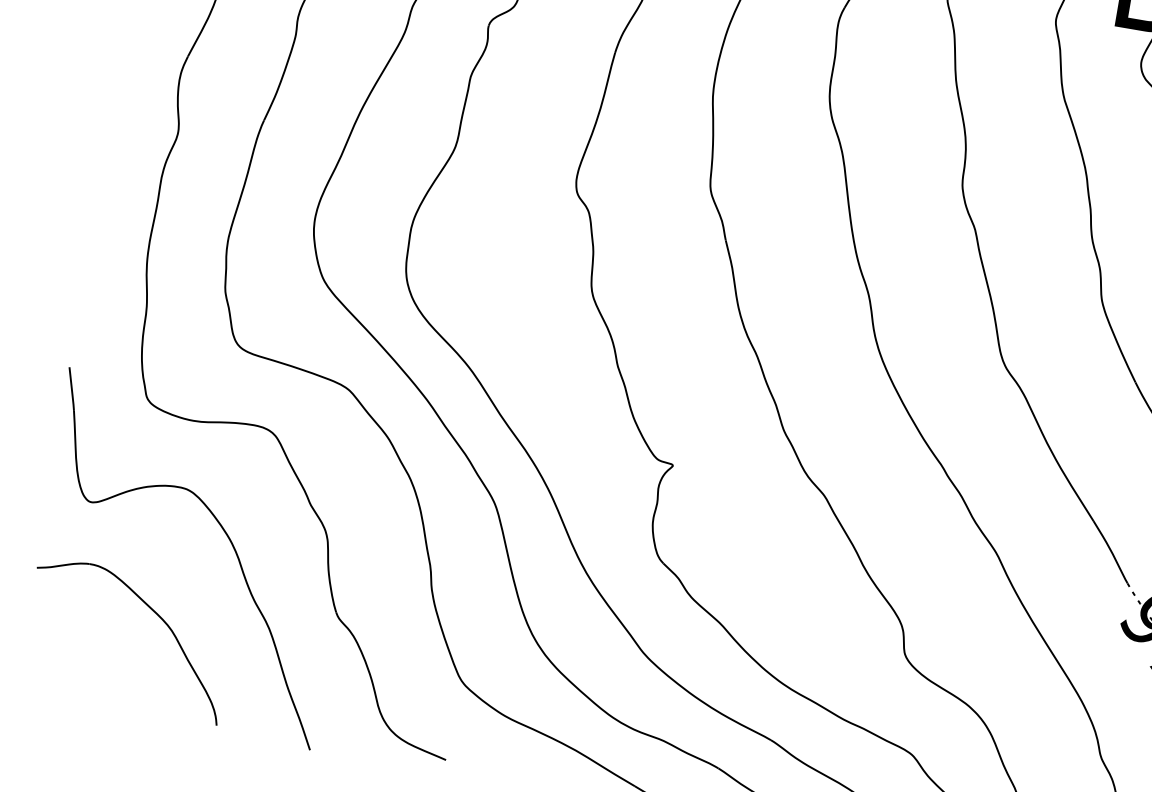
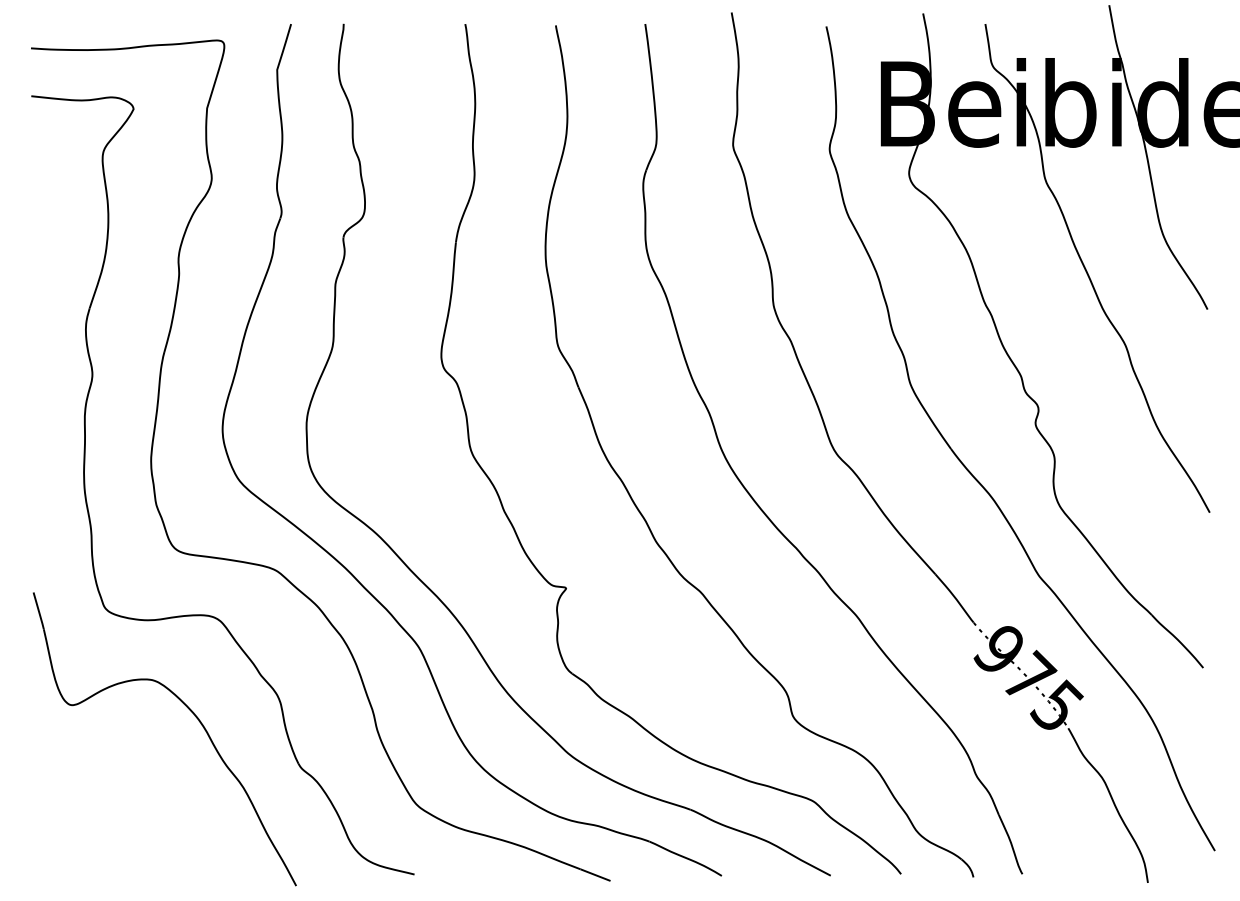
part: (157, 616) -> (145, 793), removed

